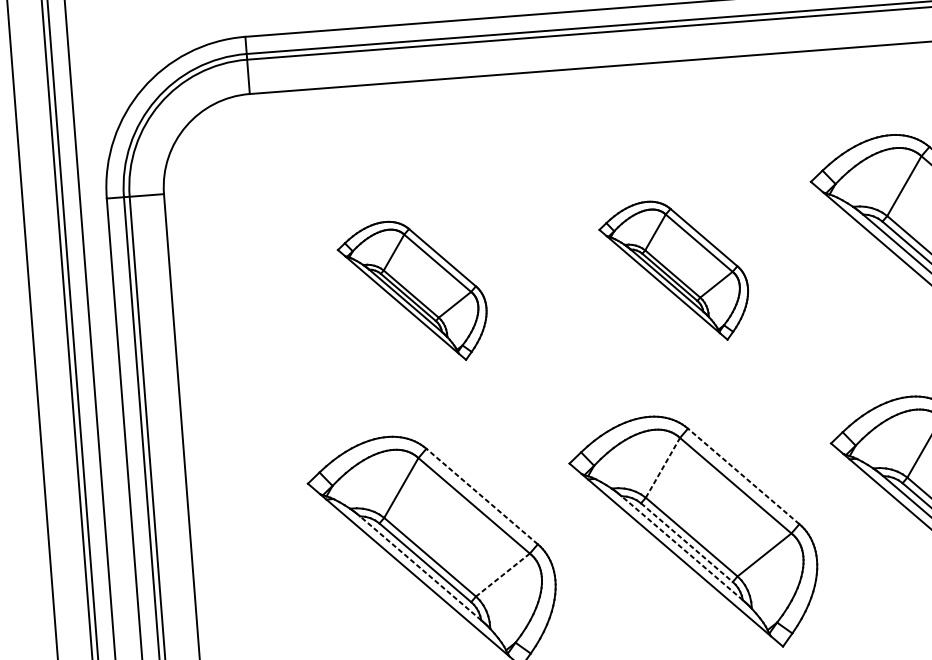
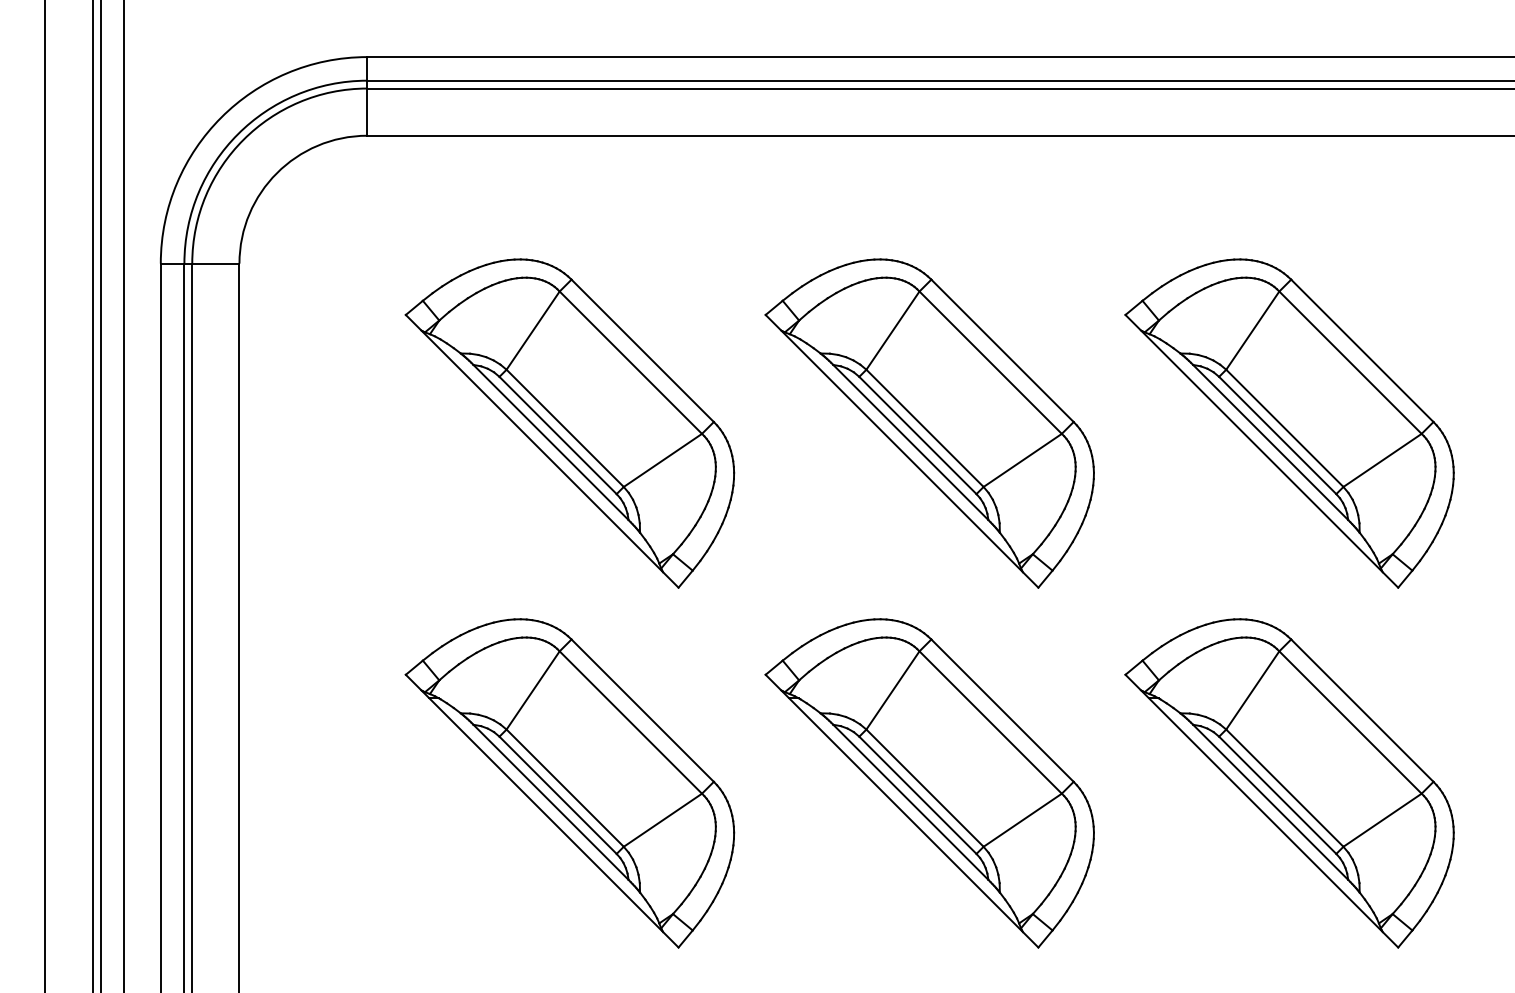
part: (674, 271) -> (929, 423), size x1.67
part: (412, 291) -> (569, 423), size x1.67
line: (663, 467) -> (893, 690), dashed -> solid
line: (743, 476) -> (1002, 710), dashed -> solid
line: (481, 496) -> (642, 710), dashed -> solid
line: (686, 542) -> (917, 795), dashed -> solid
line: (681, 548) -> (910, 802), dashed -> solid
line: (420, 568) -> (551, 802), dashed -> solid
line: (502, 575) -> (662, 820), dashed -> solid

